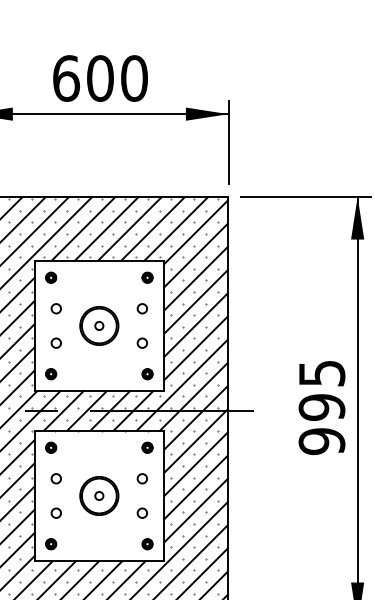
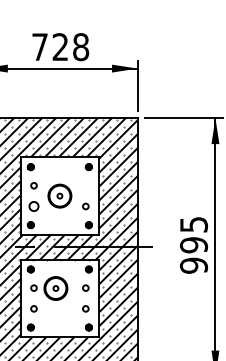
text: (100, 79) -> (60, 47), 600 -> 728
circle: (141, 308) -> (85, 185), removed
circle: (55, 343) -> (33, 206), size x1.6
part: (98, 495) -> (55, 288), moved

